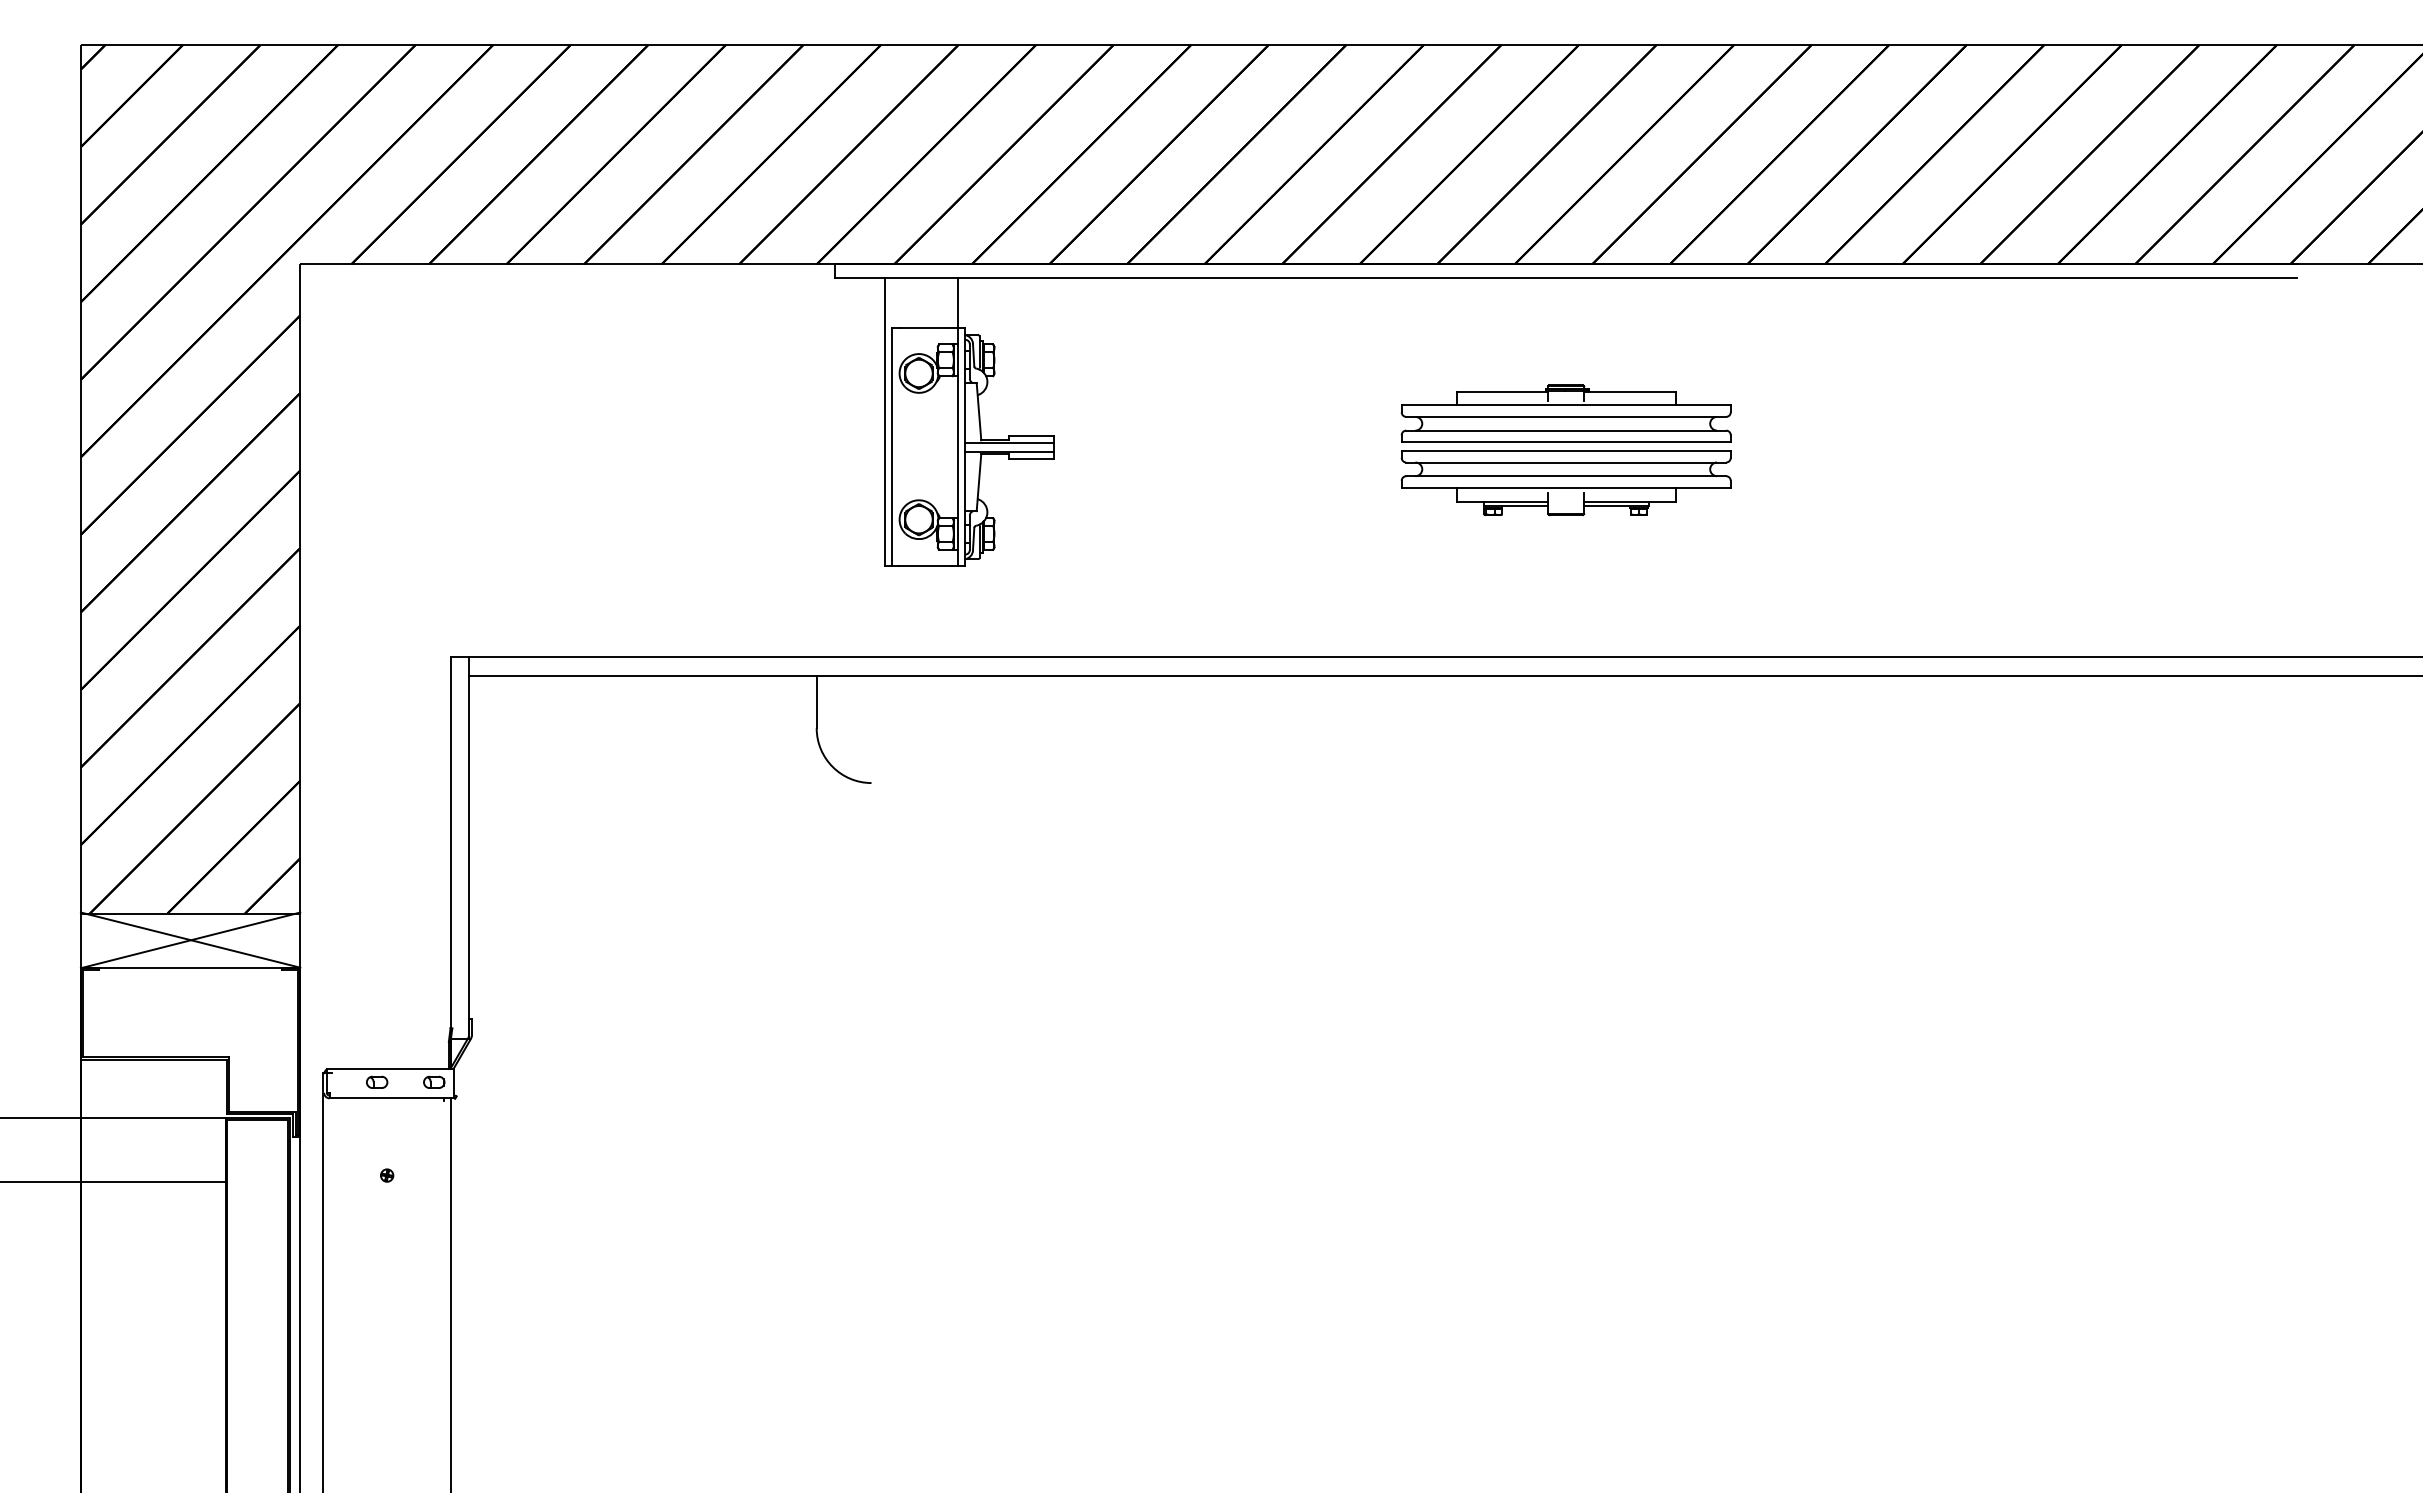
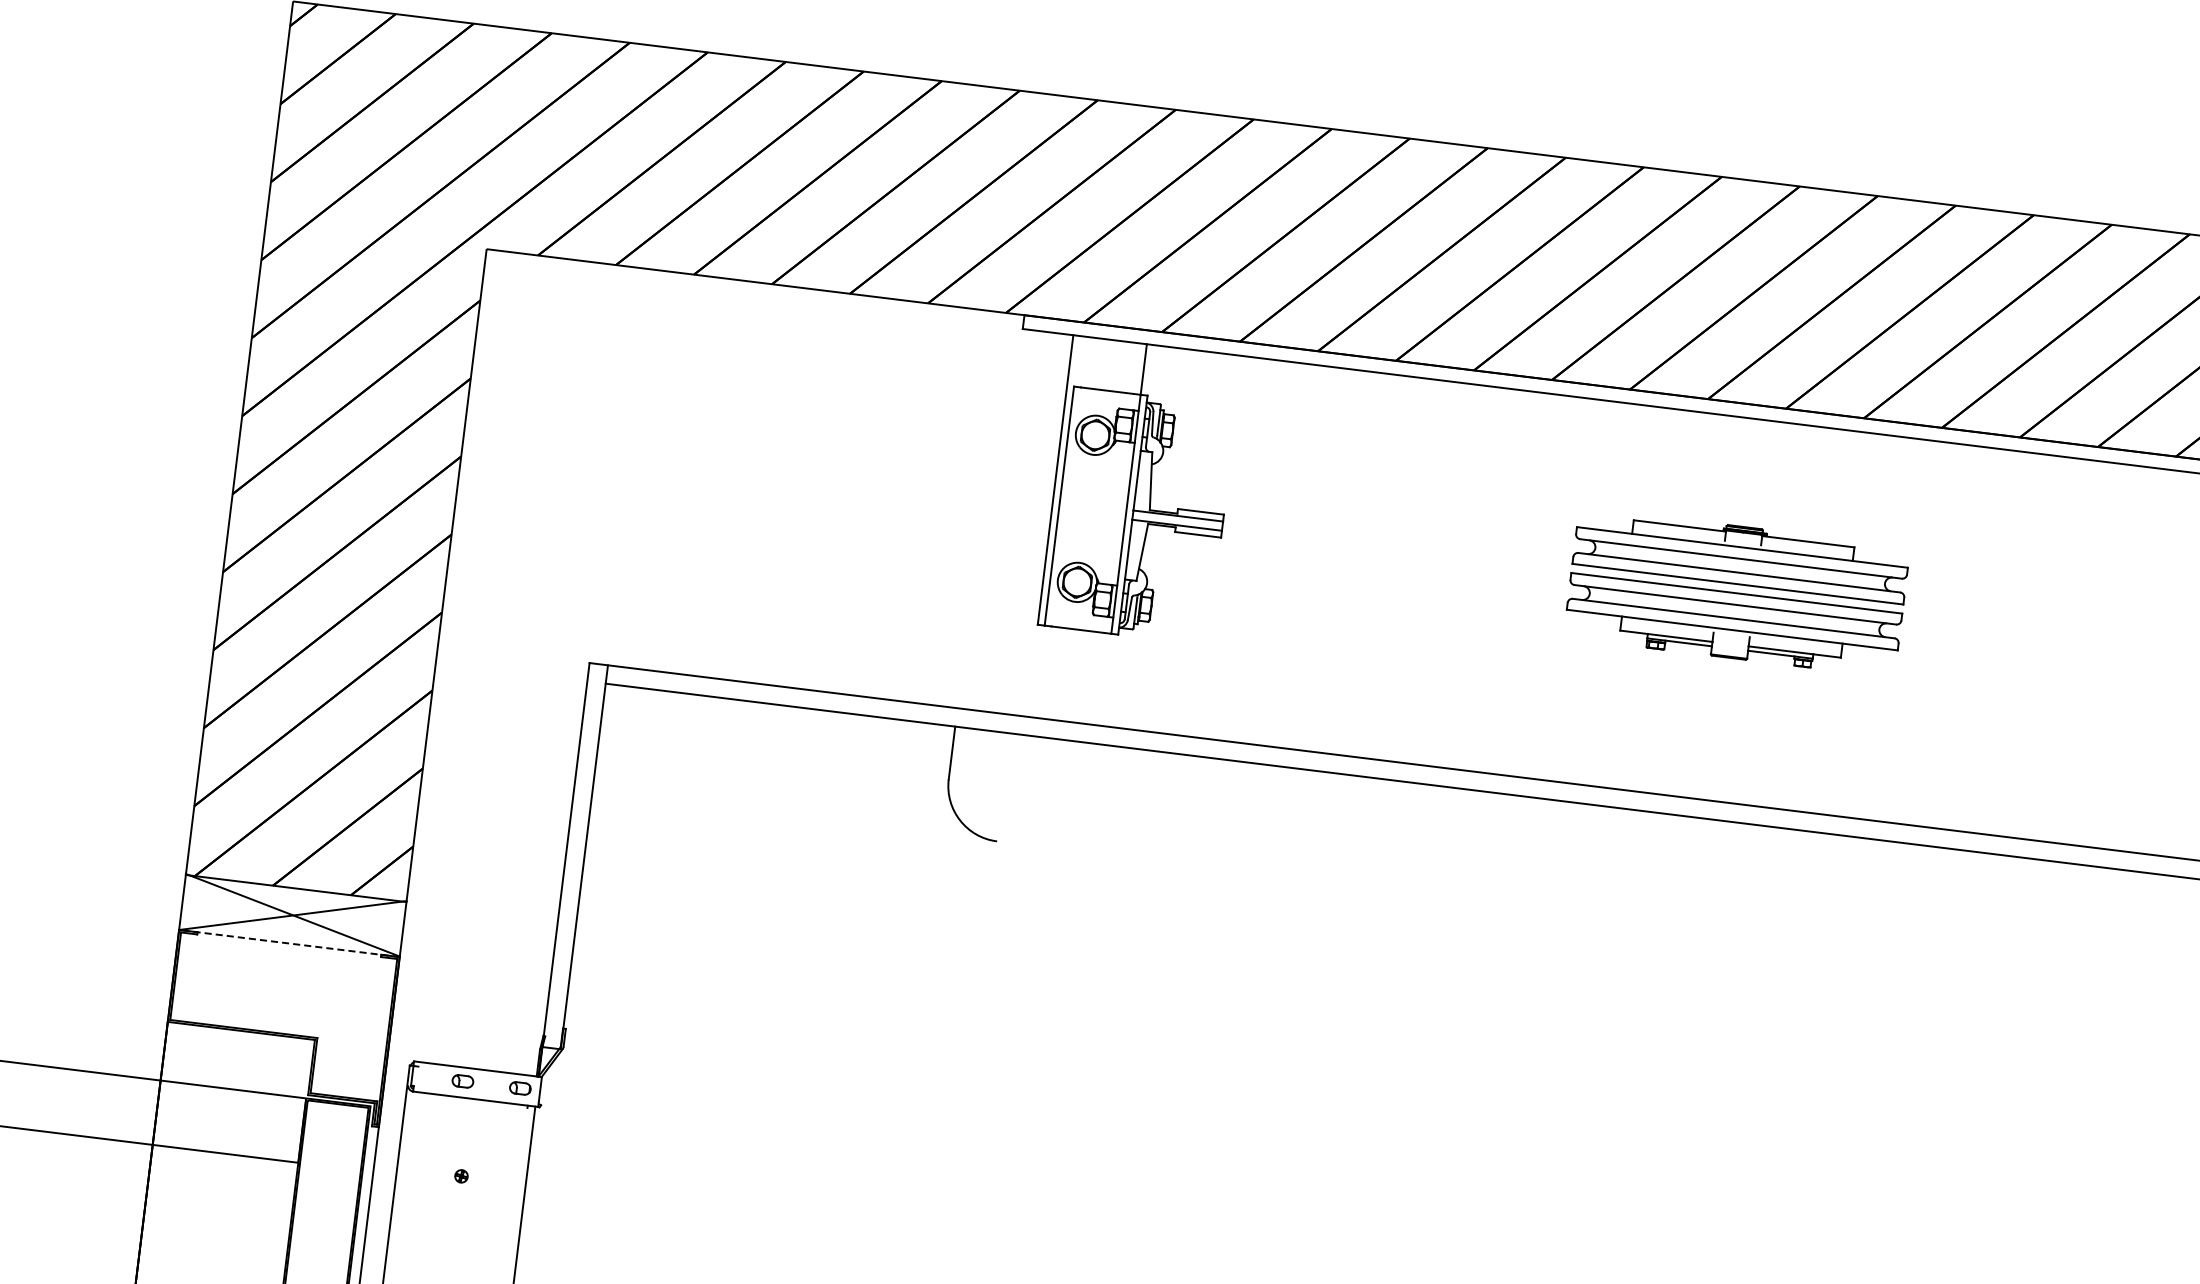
line: (190, 968) -> (289, 943), solid -> dashed

